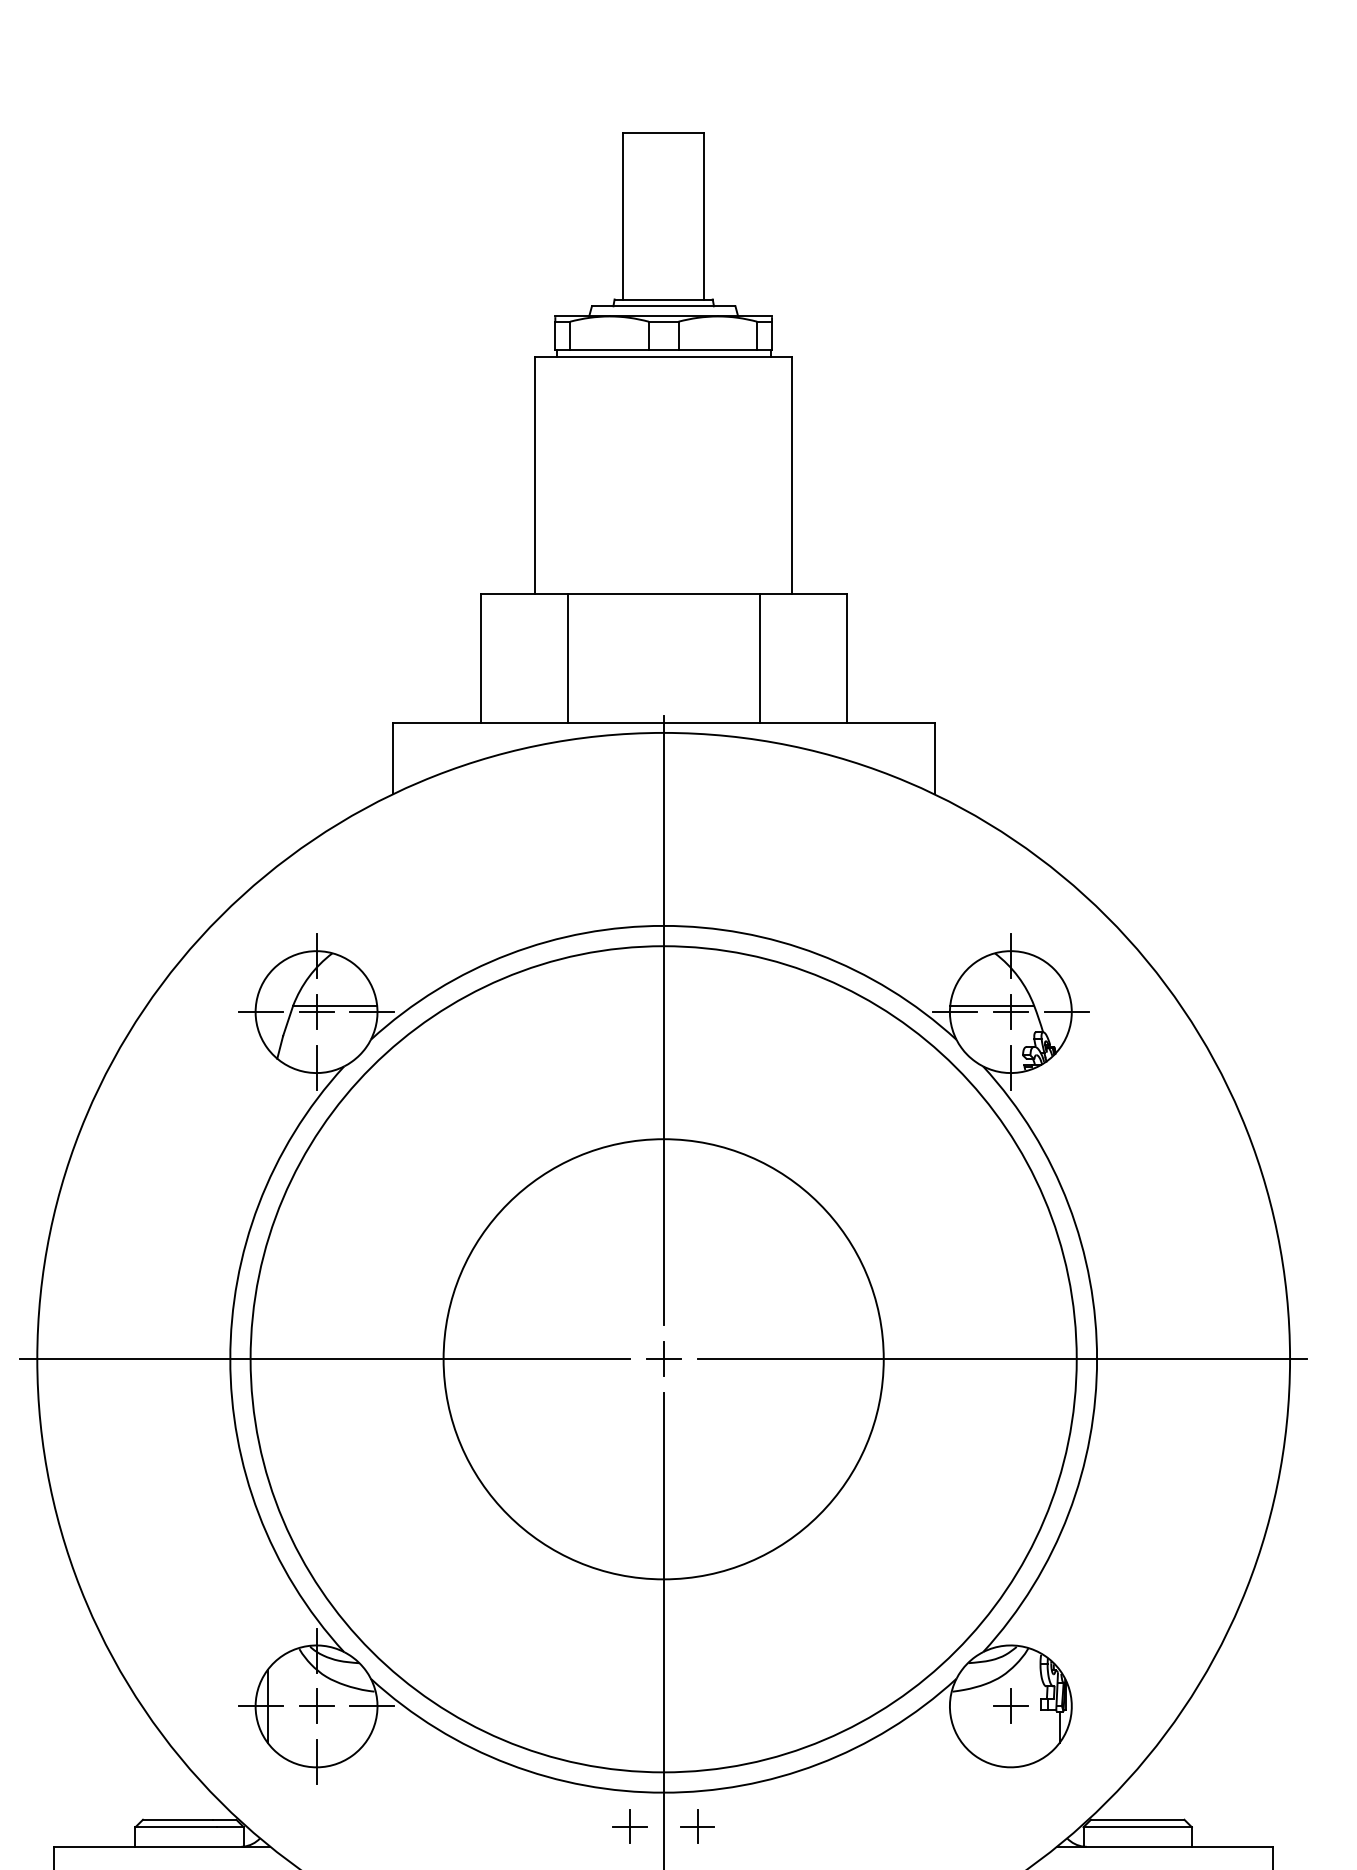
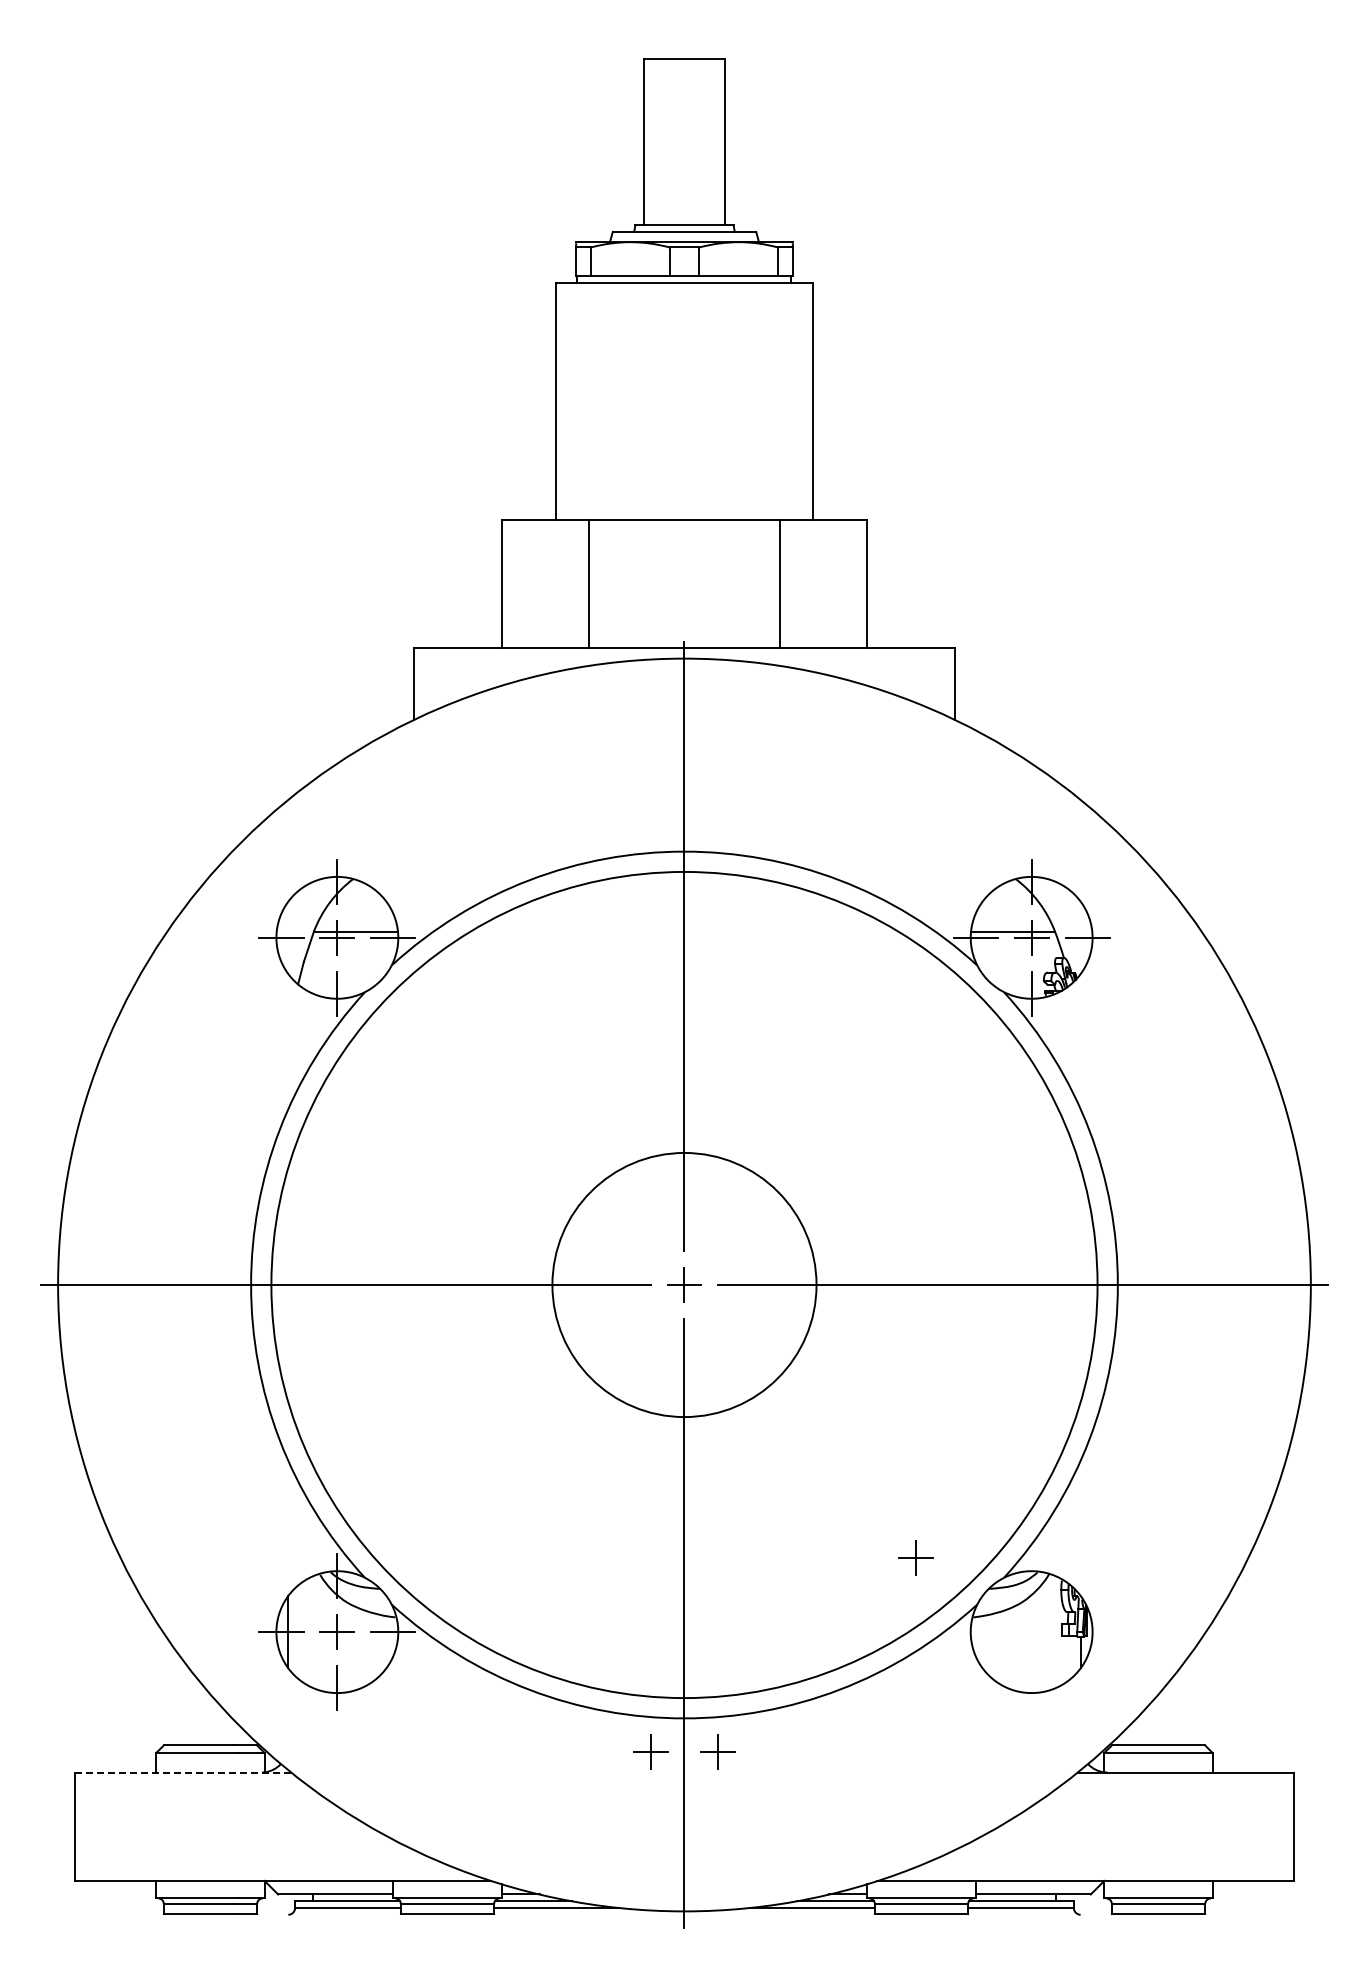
circle: (663, 1358) -> (684, 1284), size x0.6
part: (1010, 1705) -> (915, 1557), moved
line: (162, 1846) -> (183, 1772), solid -> dashed

